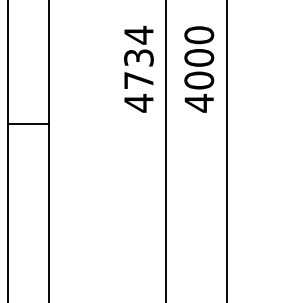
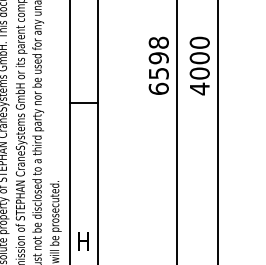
text: (138, 68) -> (158, 65), 4734 -> 6598

